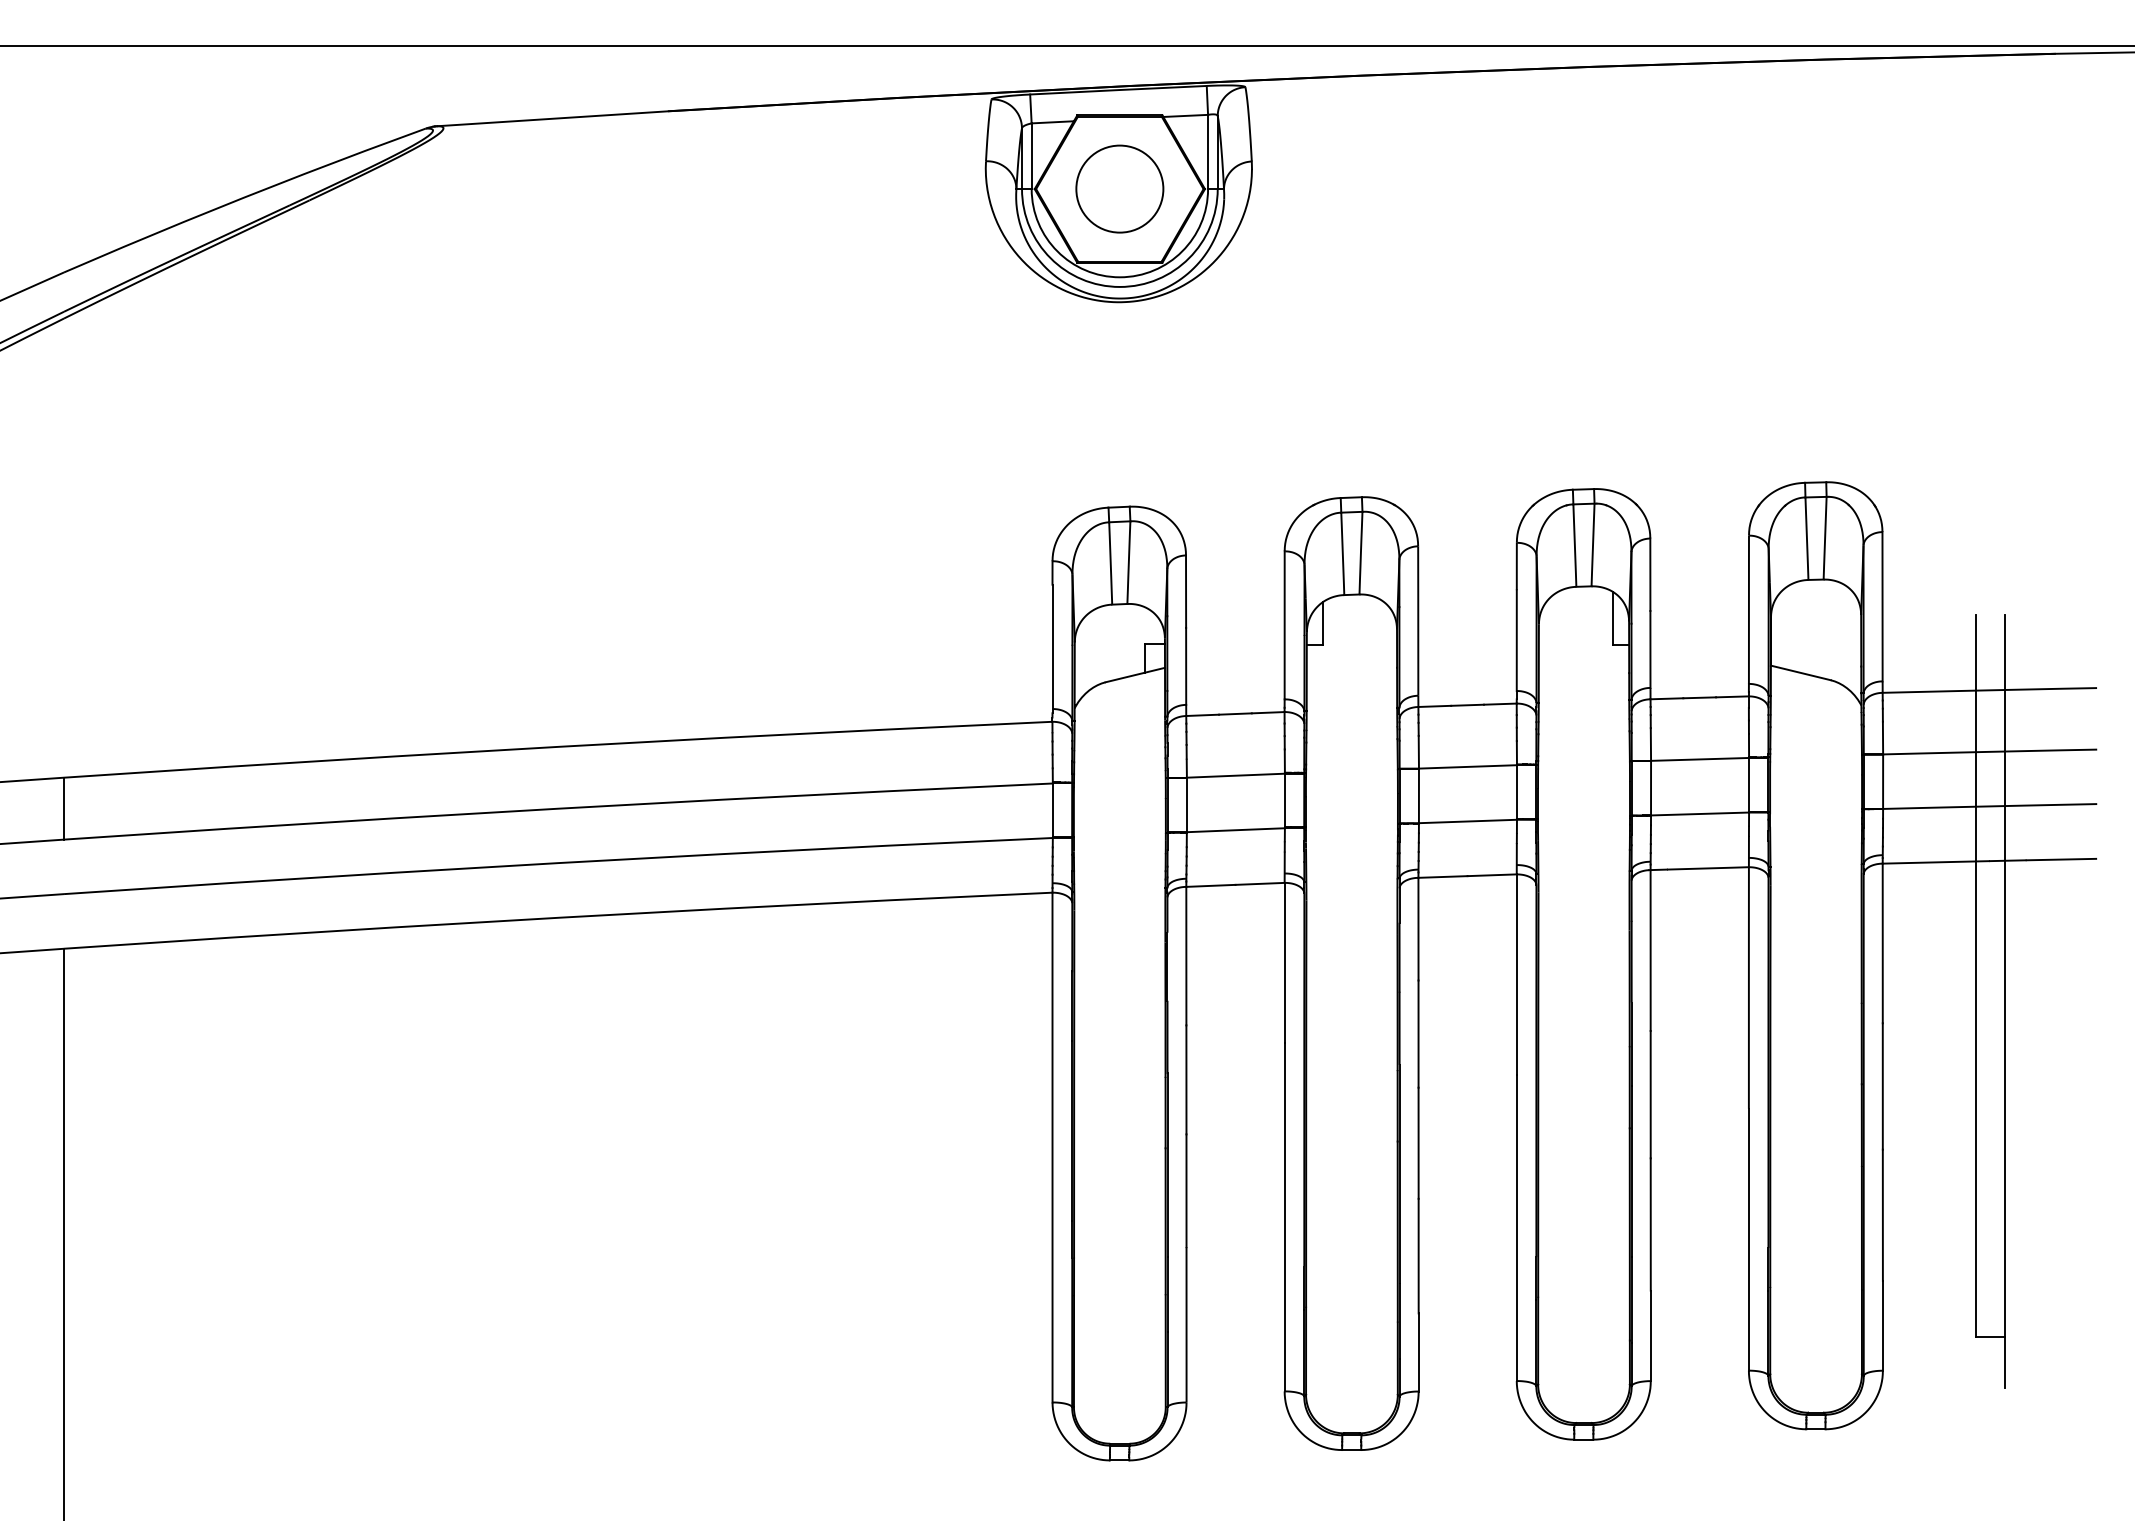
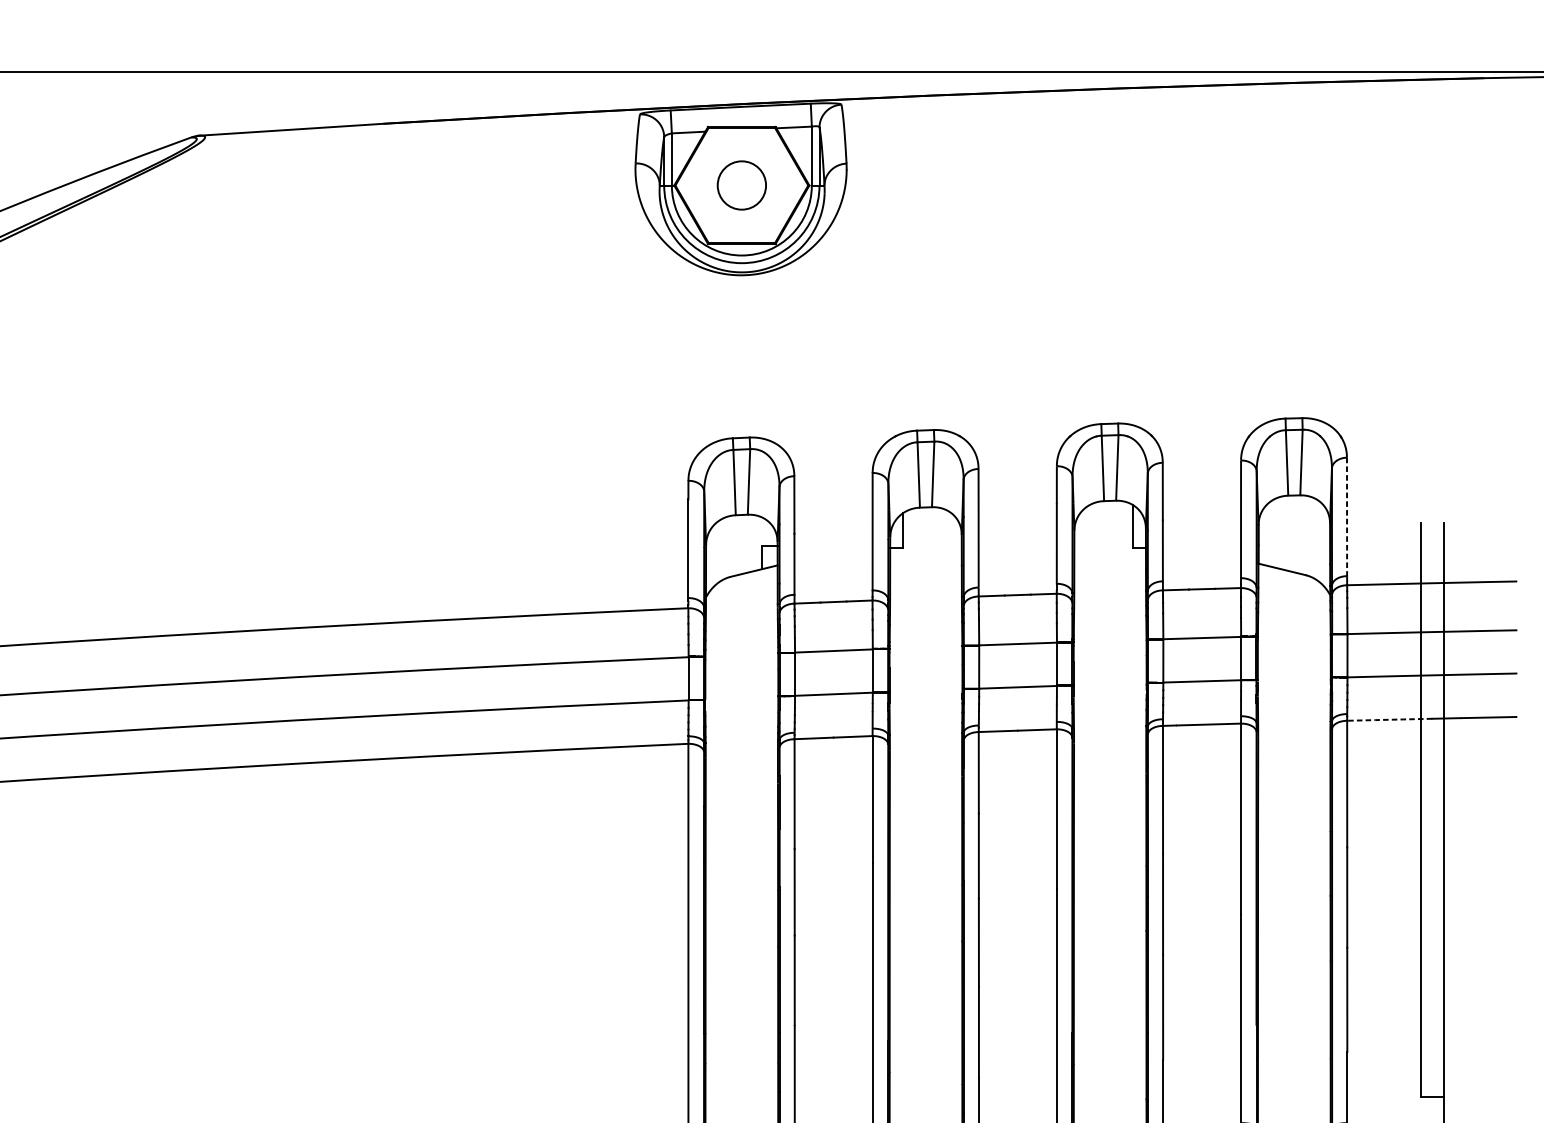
circle: (1119, 188) -> (741, 185), size x0.7
line: (1882, 606) -> (1347, 516), solid -> dashed
line: (1936, 862) -> (1389, 719), solid -> dashed

